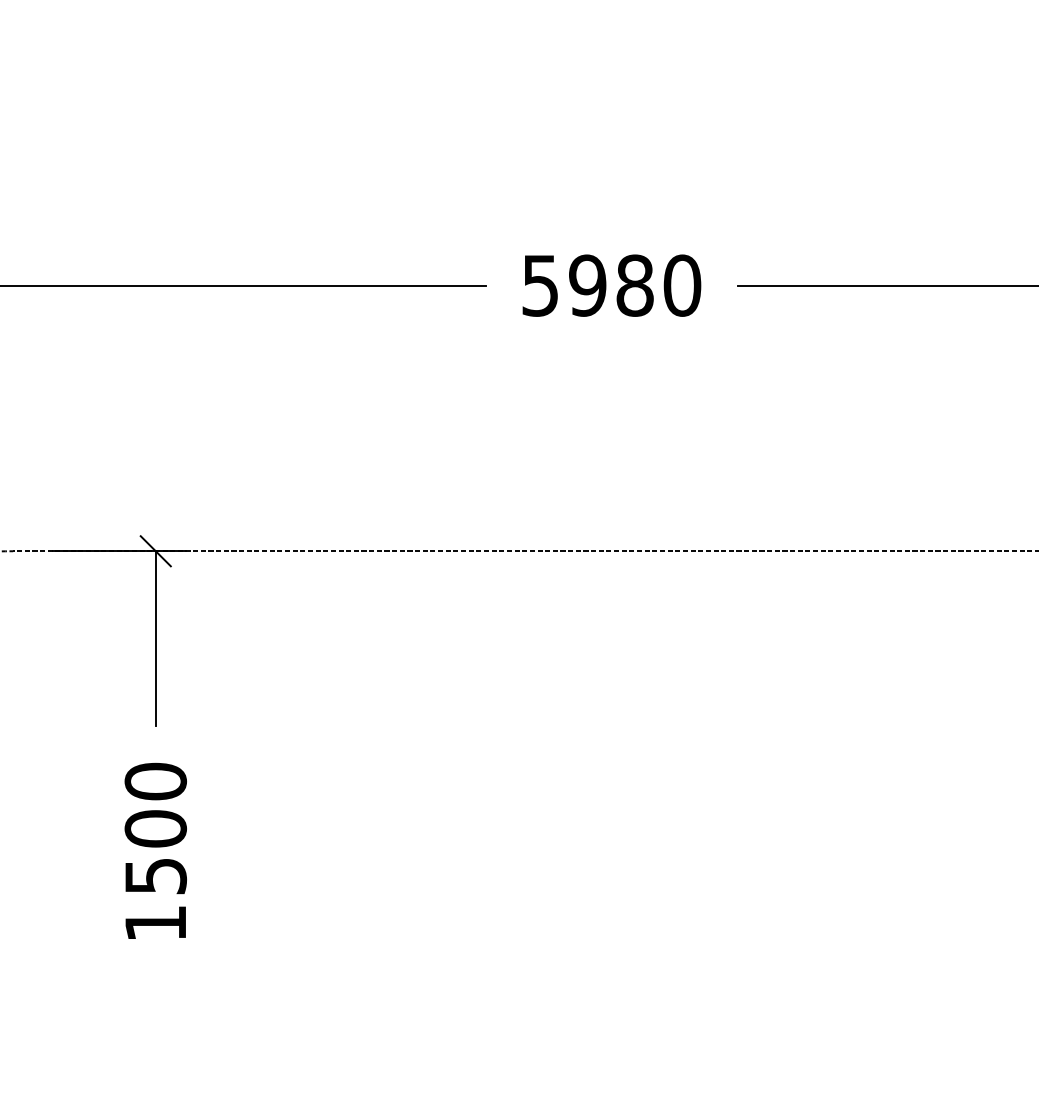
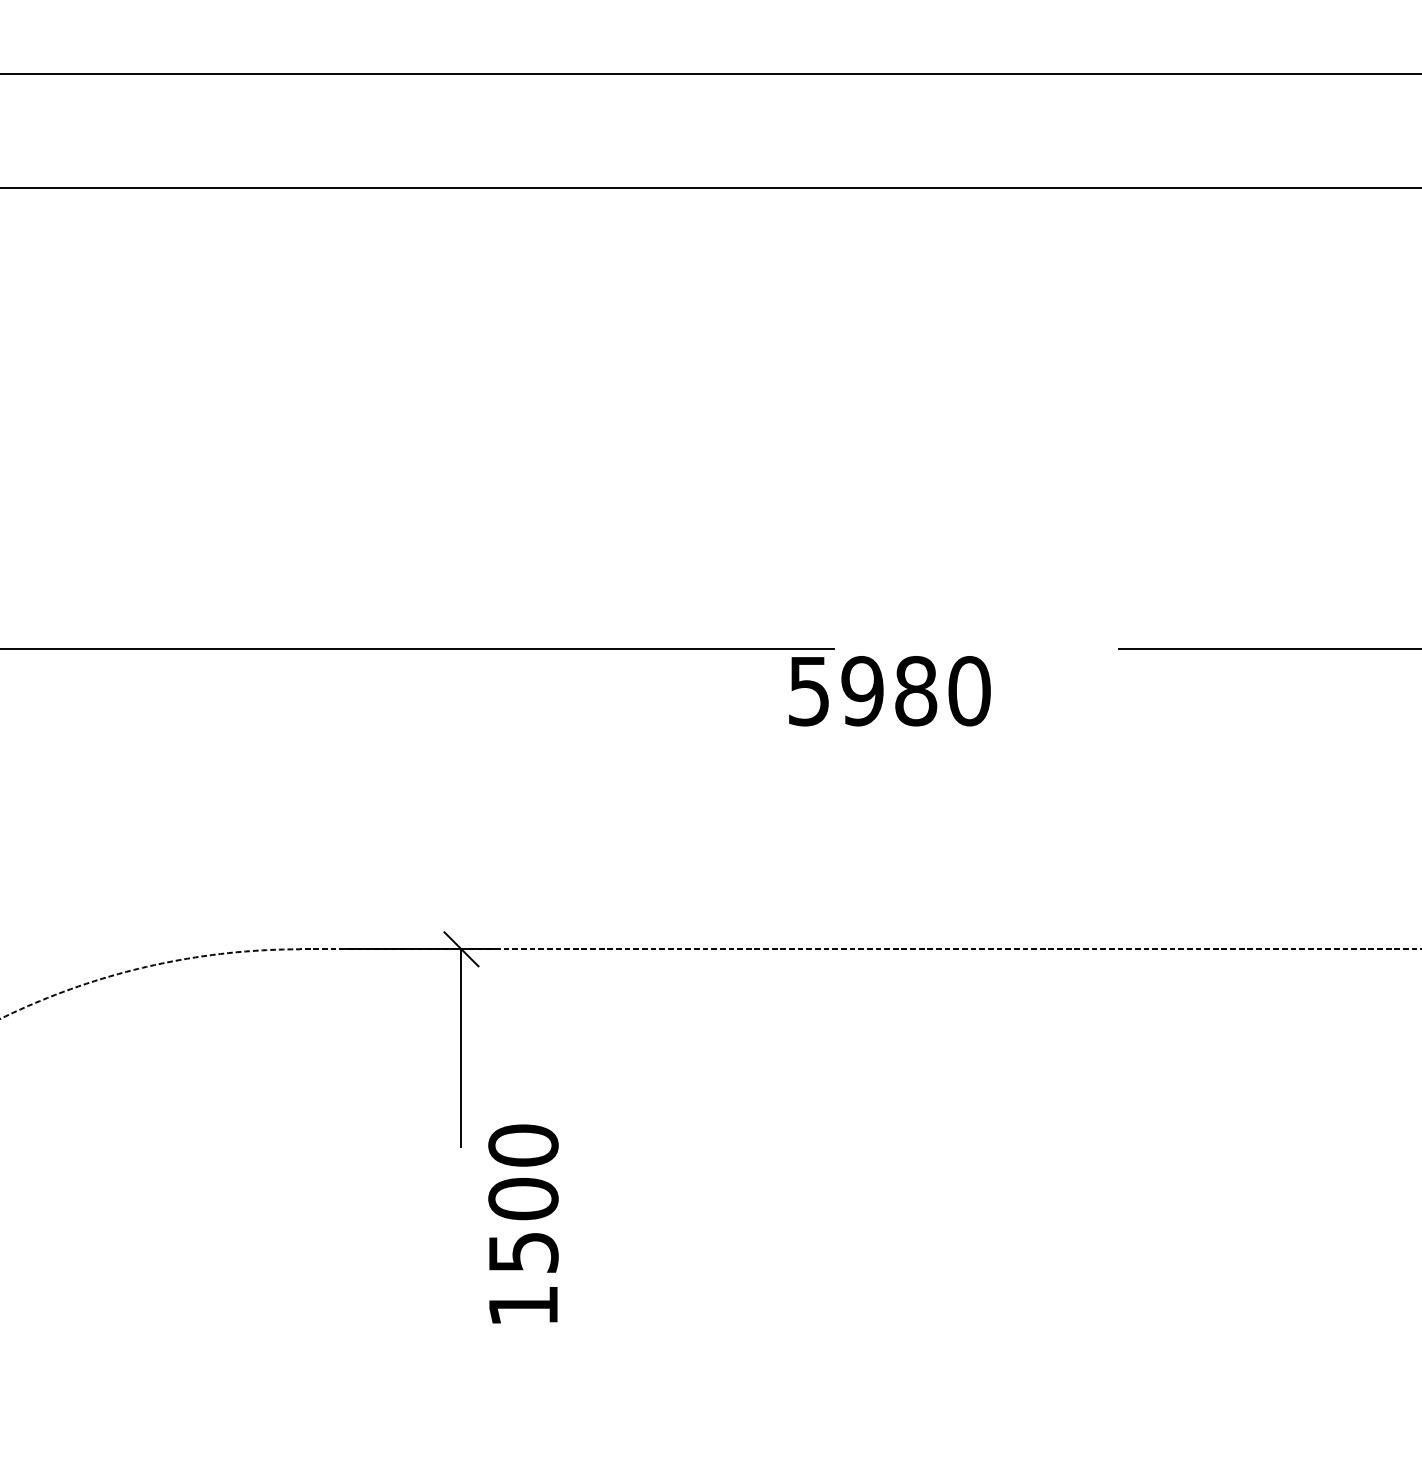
text: (611, 285) -> (889, 691), moved
text: (155, 850) -> (523, 1223), moved

